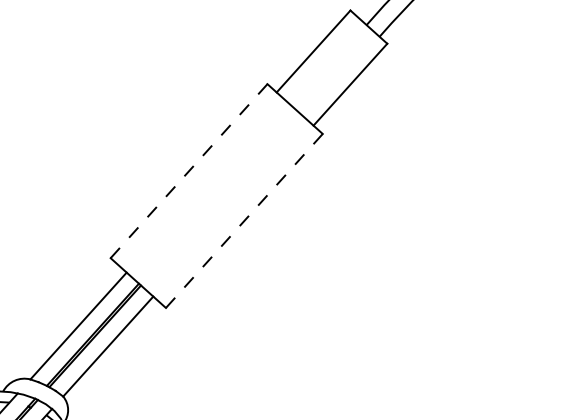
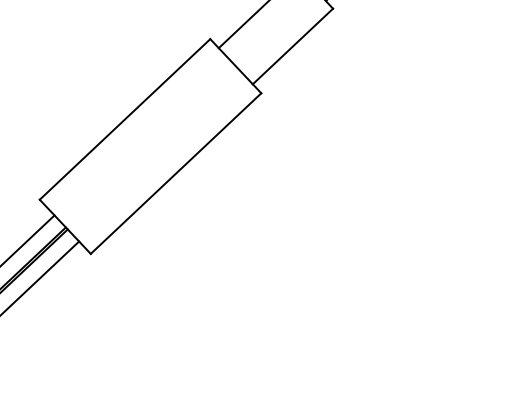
line: (189, 170) -> (125, 118), dashed -> solid
line: (244, 220) -> (176, 173), dashed -> solid

